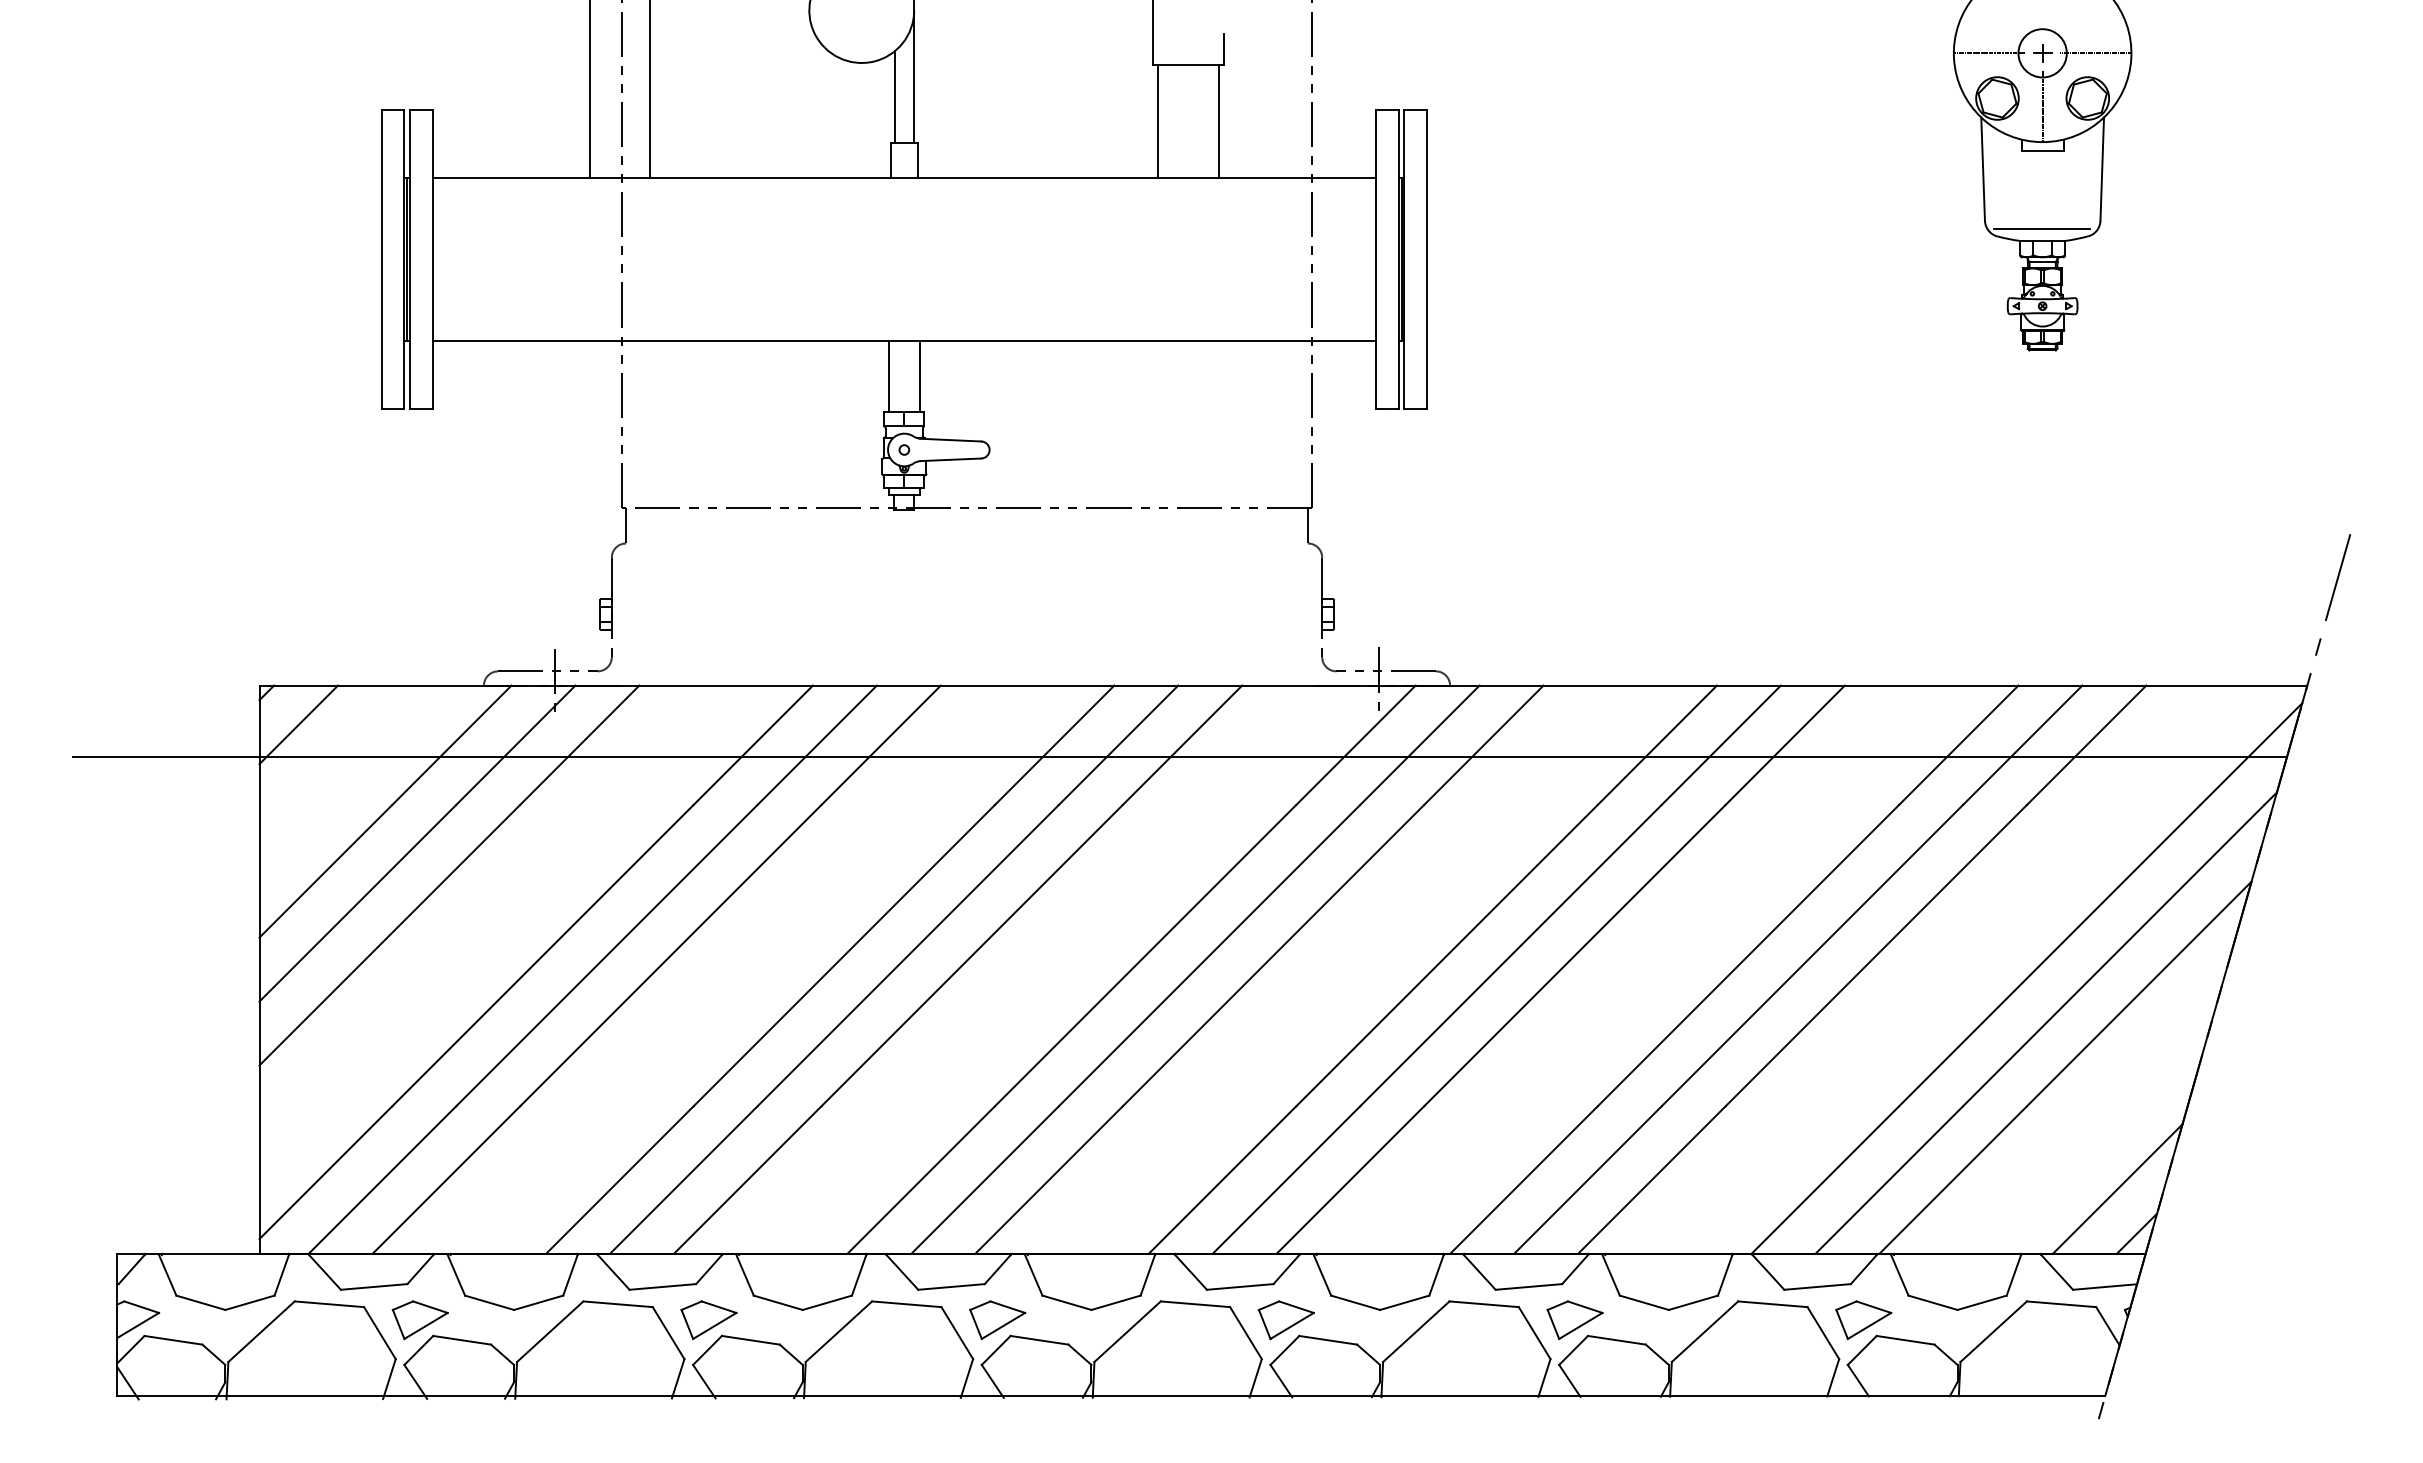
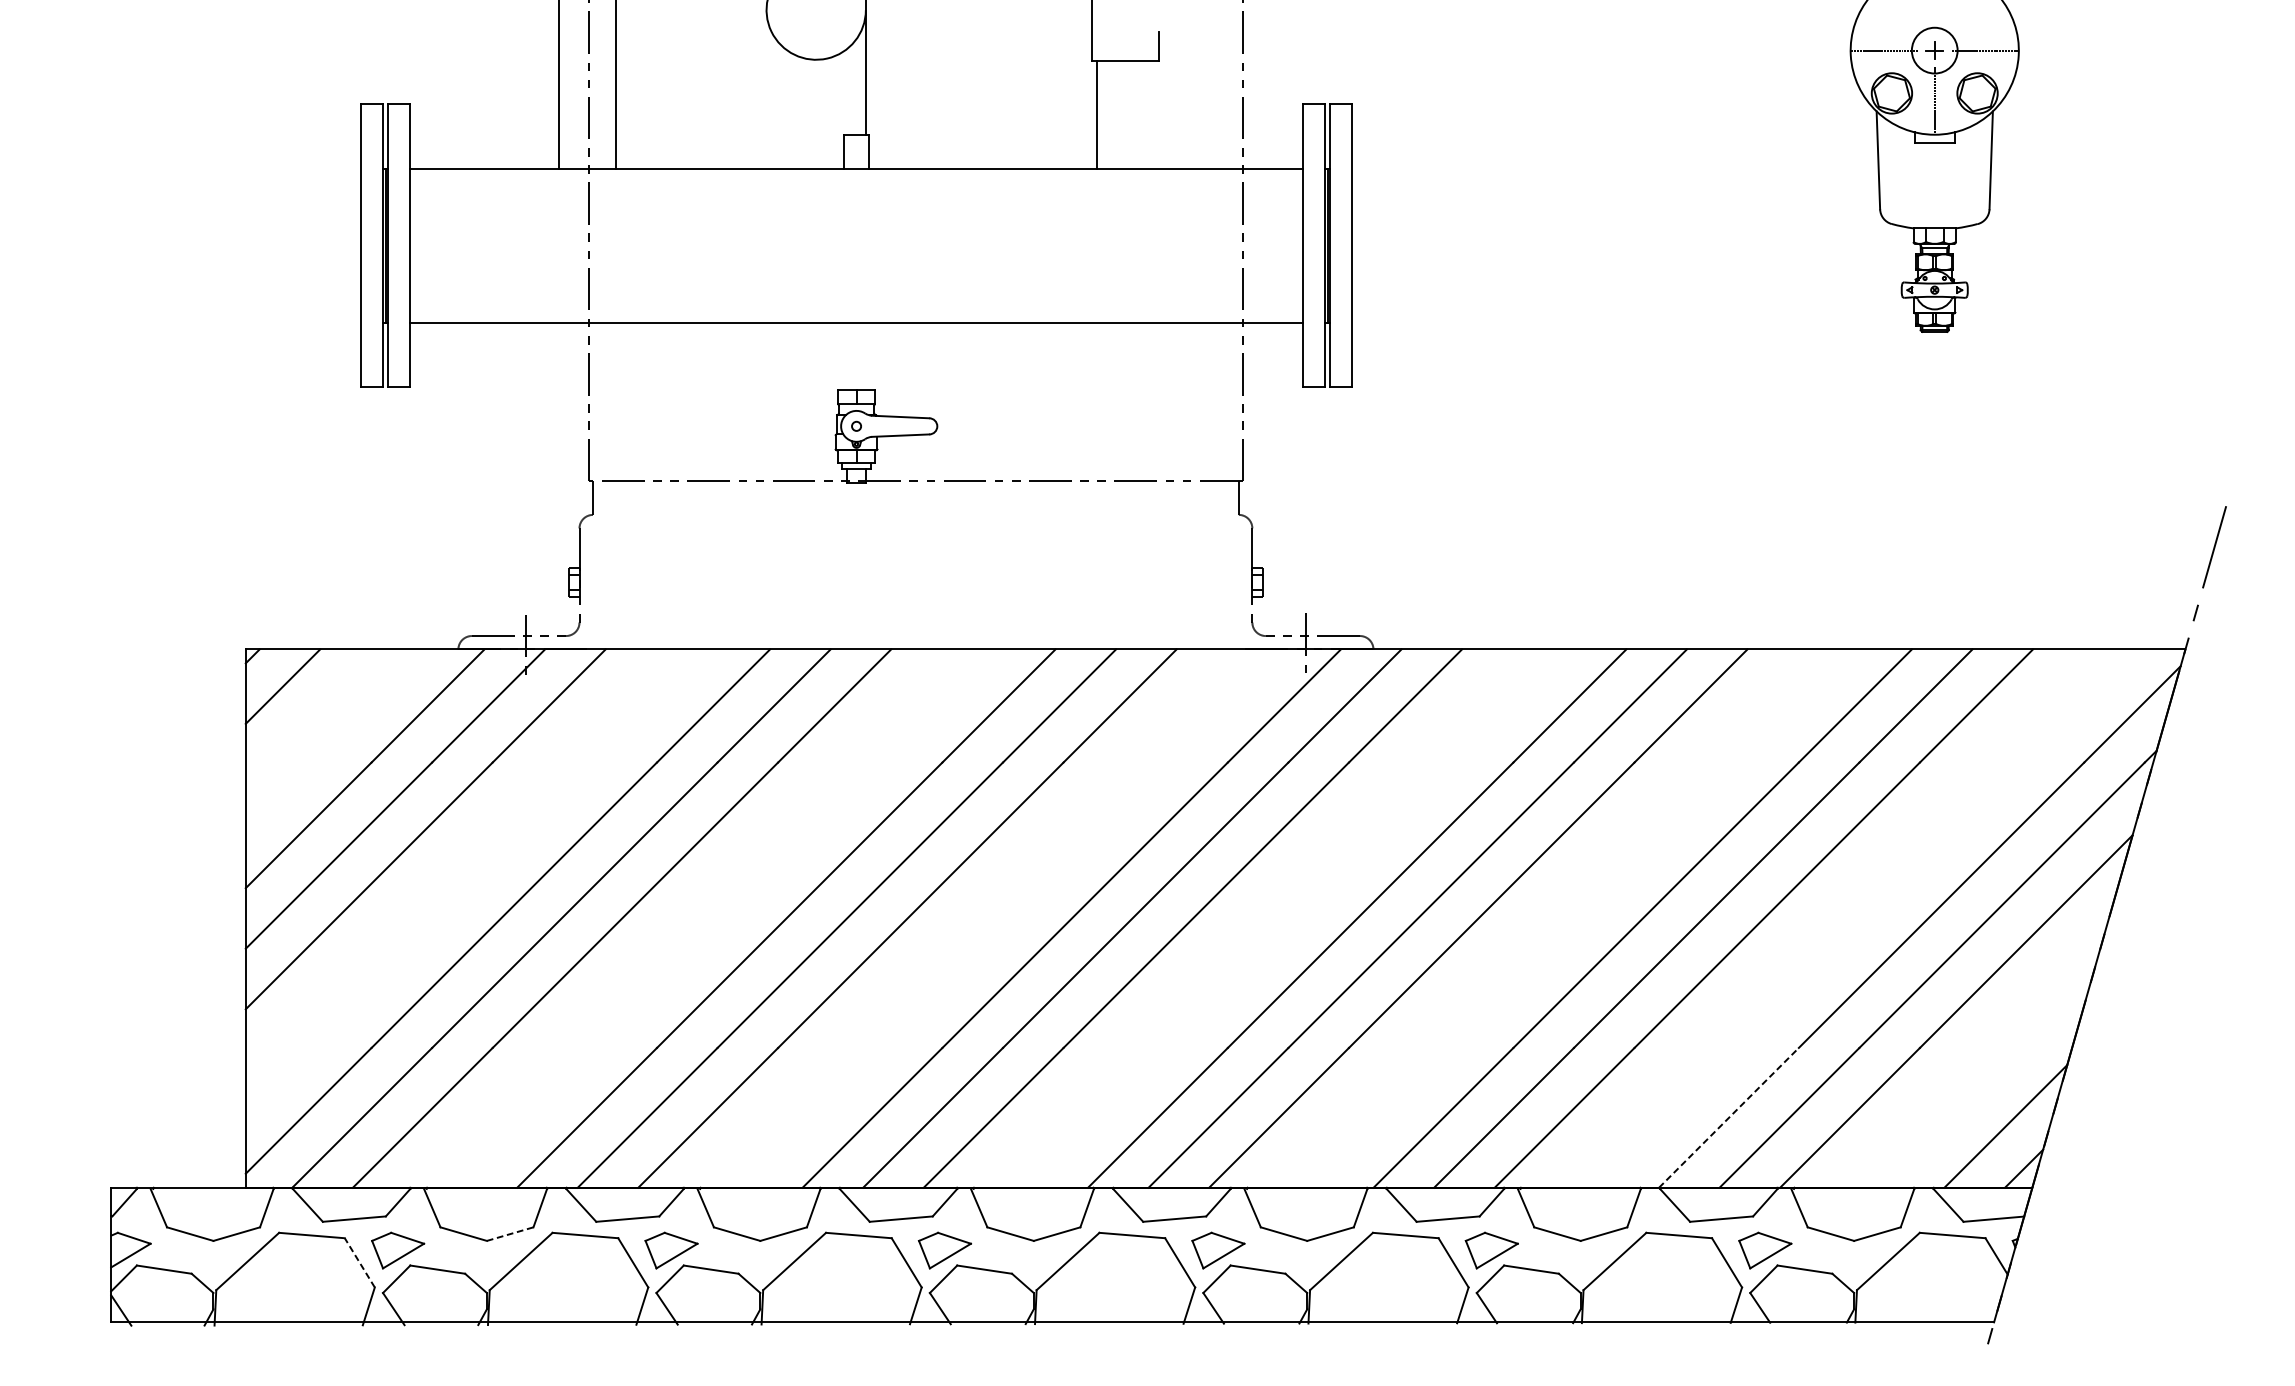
line: (894, 96) -> (847, 91), removed
line: (1218, 121) -> (1154, 115), removed
line: (2042, 228) -> (1934, 216), removed
line: (888, 375) -> (841, 355), removed
line: (919, 375) -> (870, 355), removed
line: (1179, 756) -> (1117, 716), removed
line: (1825, 1179) -> (1729, 1117), solid -> dashed
line: (538, 1302) -> (510, 1233), solid -> dashed
line: (379, 1332) -> (359, 1262), solid -> dashed

